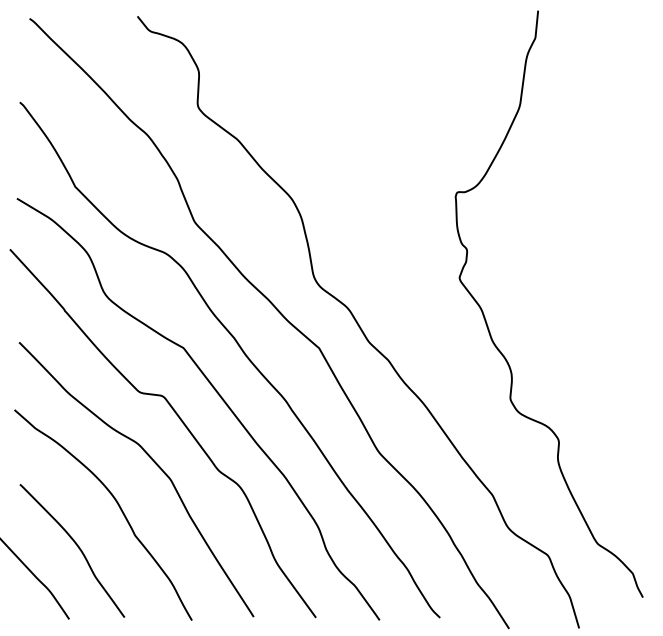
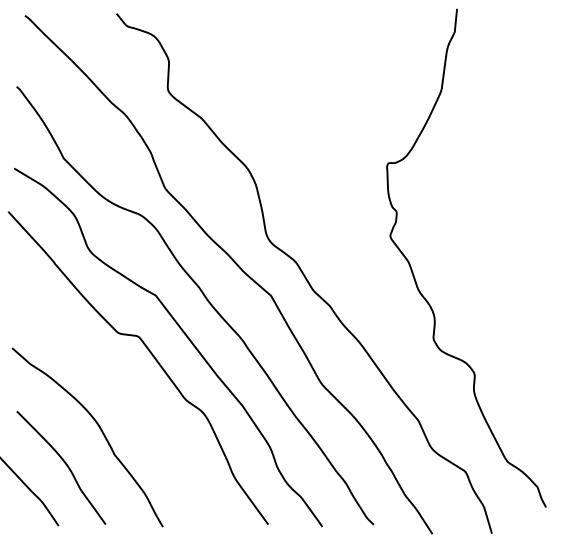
curve: (156, 465) -> (132, 395), removed

